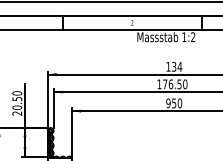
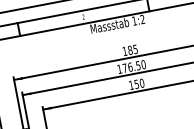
text: (177, 66) -> (133, 49), 134 -> 185
text: (168, 103) -> (131, 85), 950 -> 150

